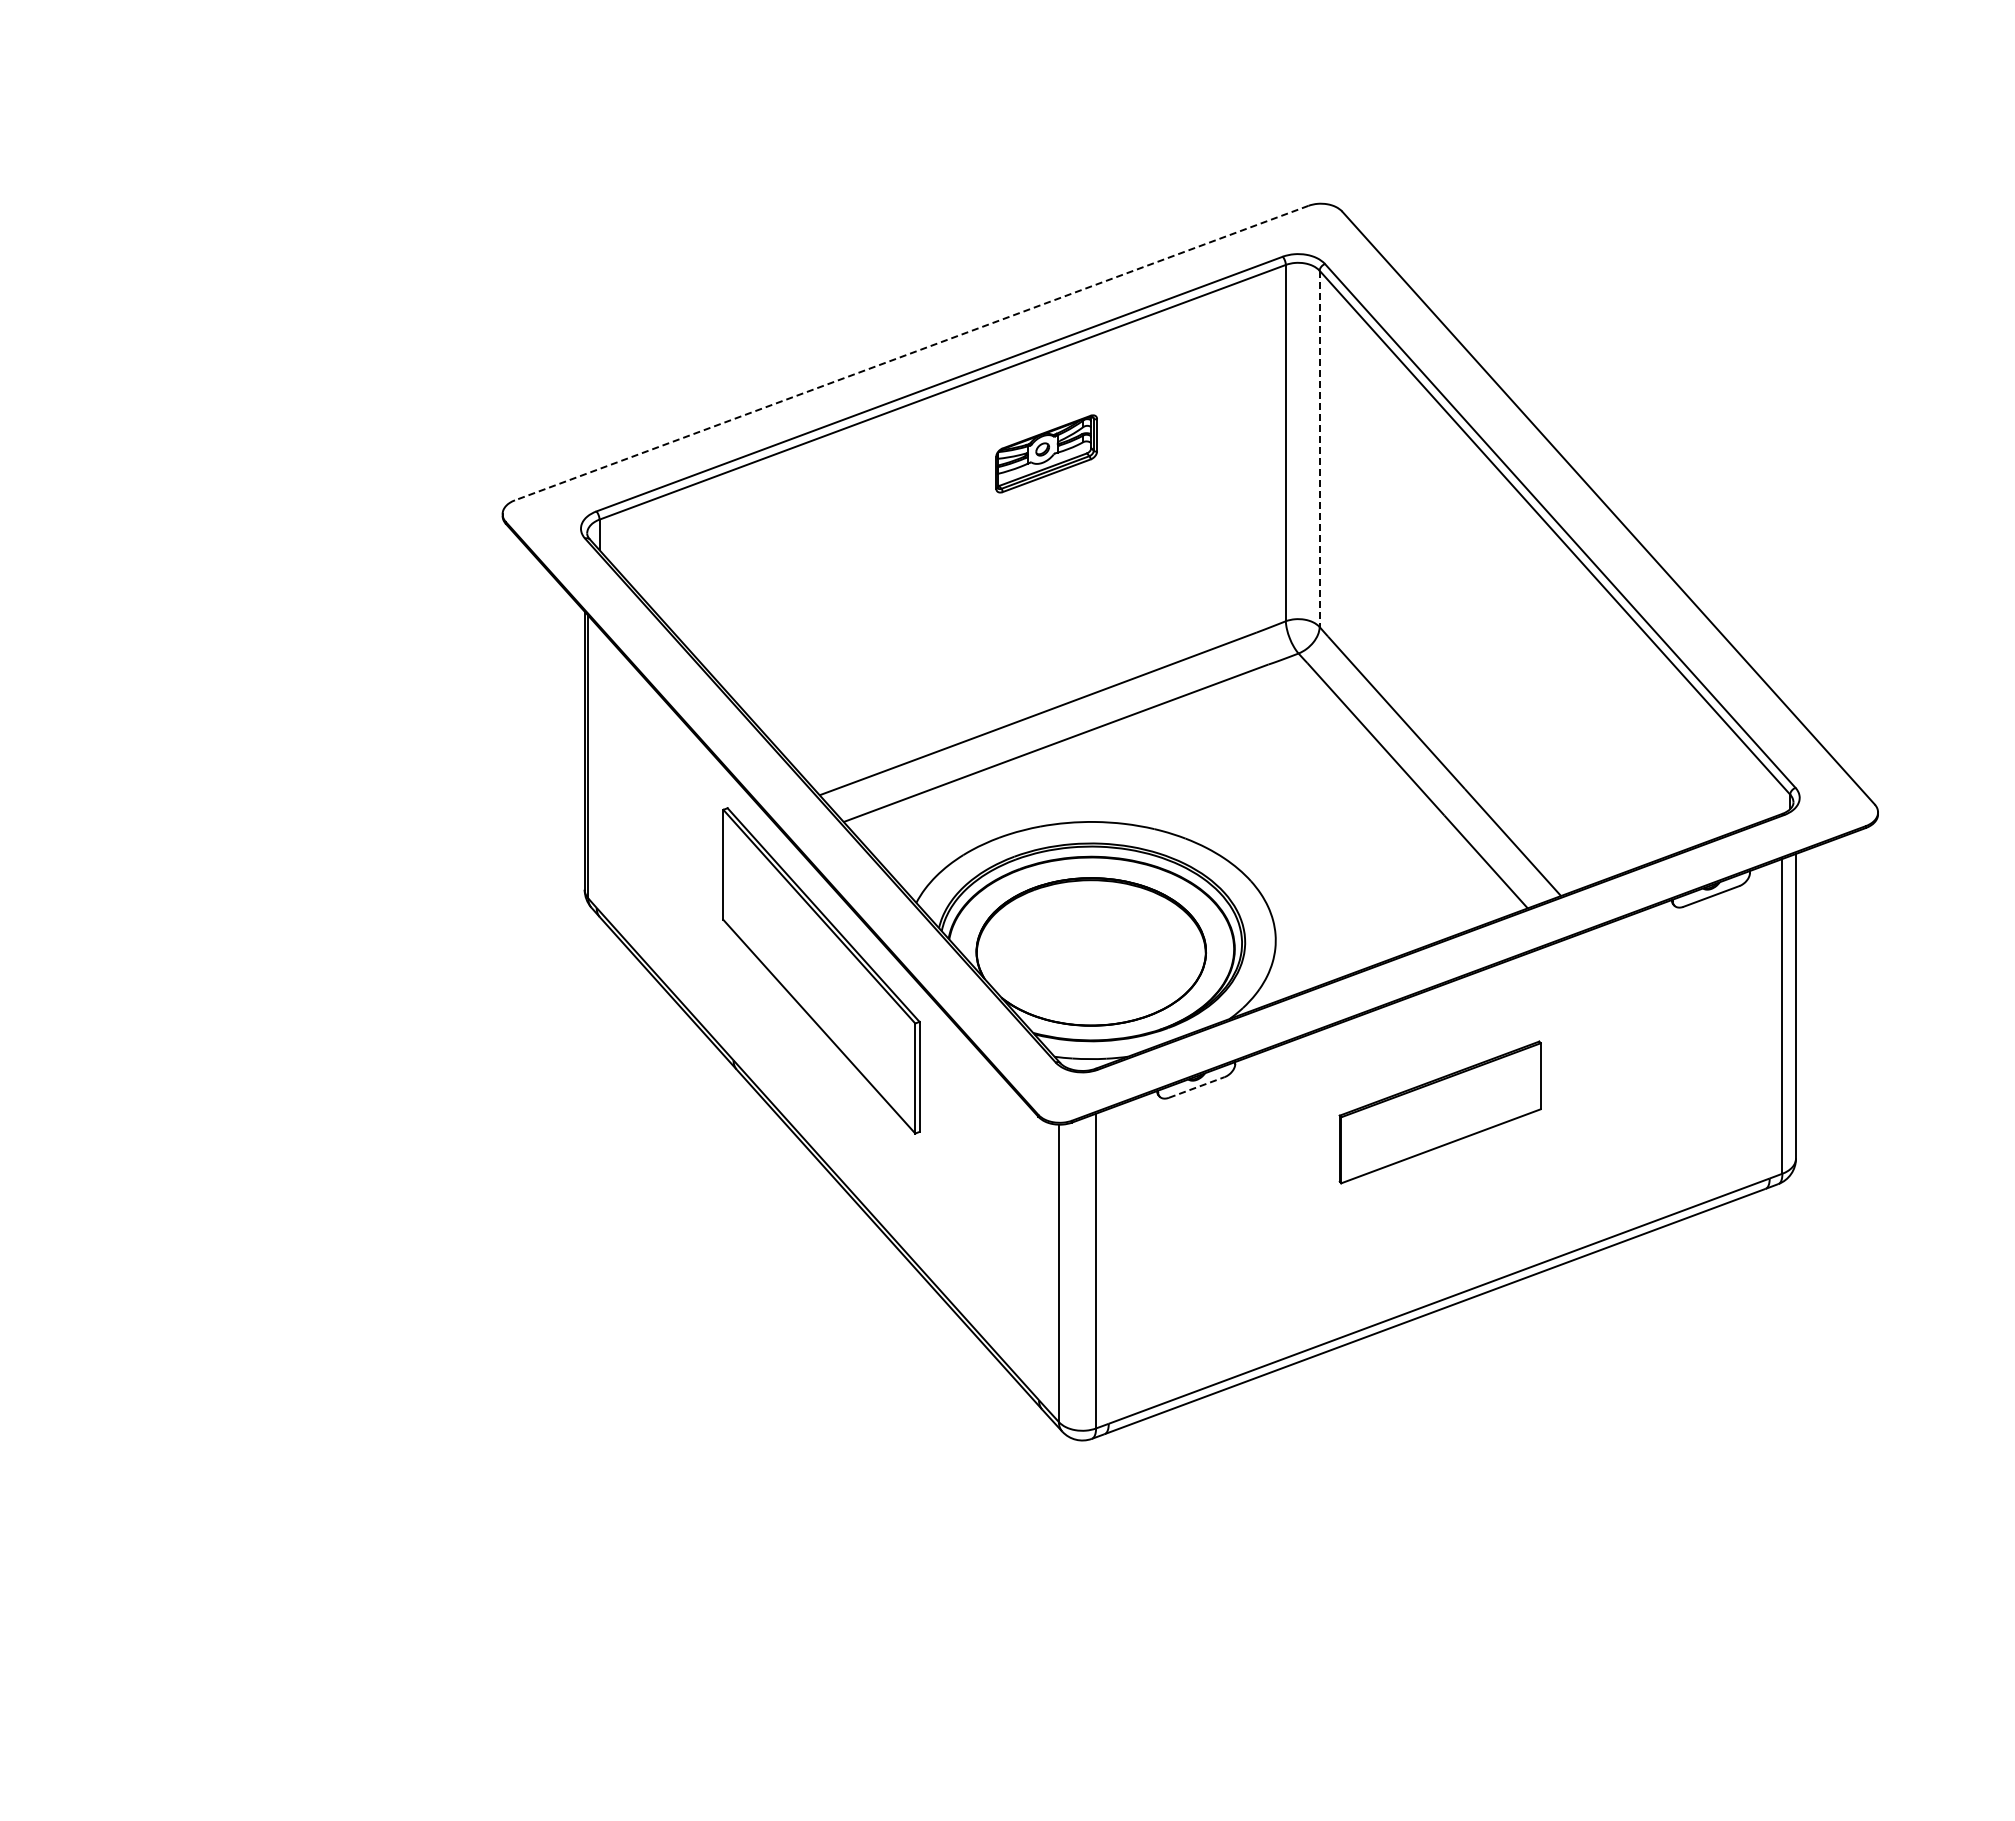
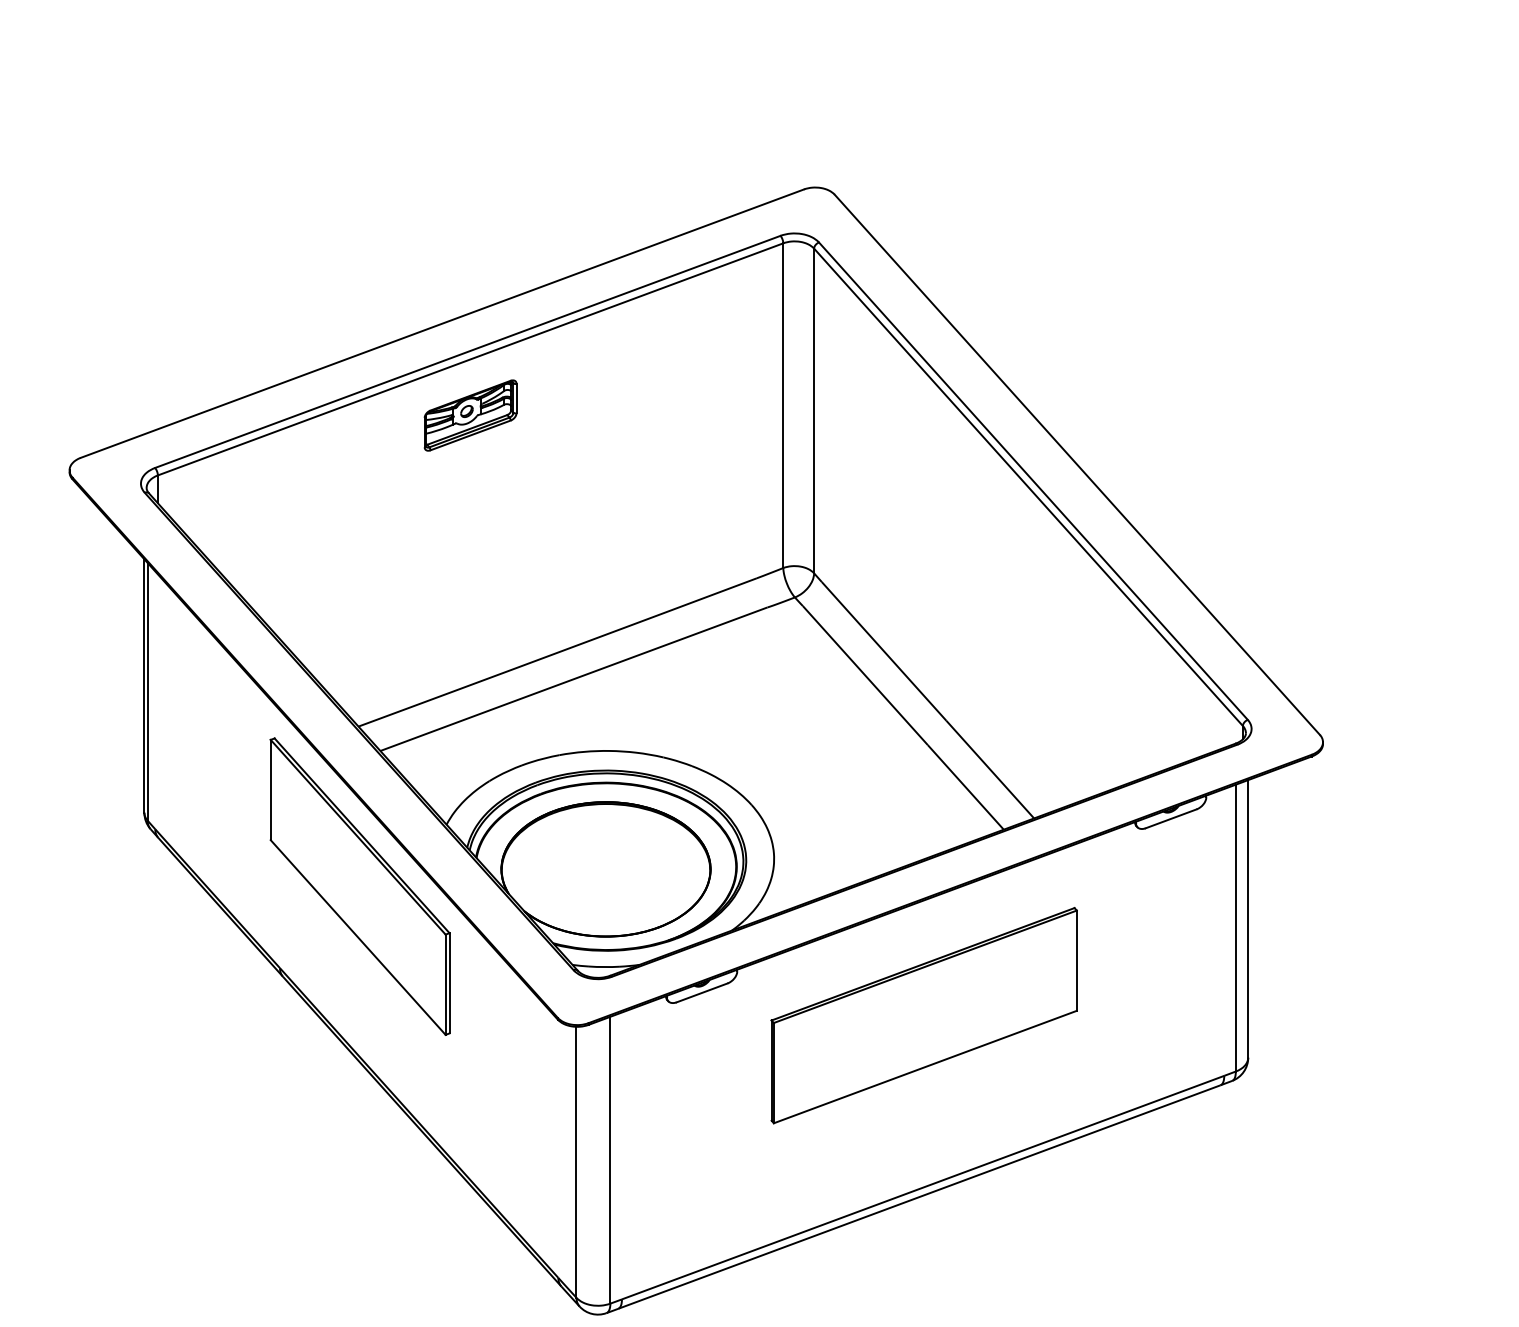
line: (911, 353) -> (442, 324), dashed -> solid
line: (1319, 449) -> (813, 411), dashed -> solid
part: (1046, 453) -> (470, 415), moved
line: (1196, 1087) -> (701, 992), dashed -> solid
part: (1439, 1112) -> (923, 1015), size x1.67

